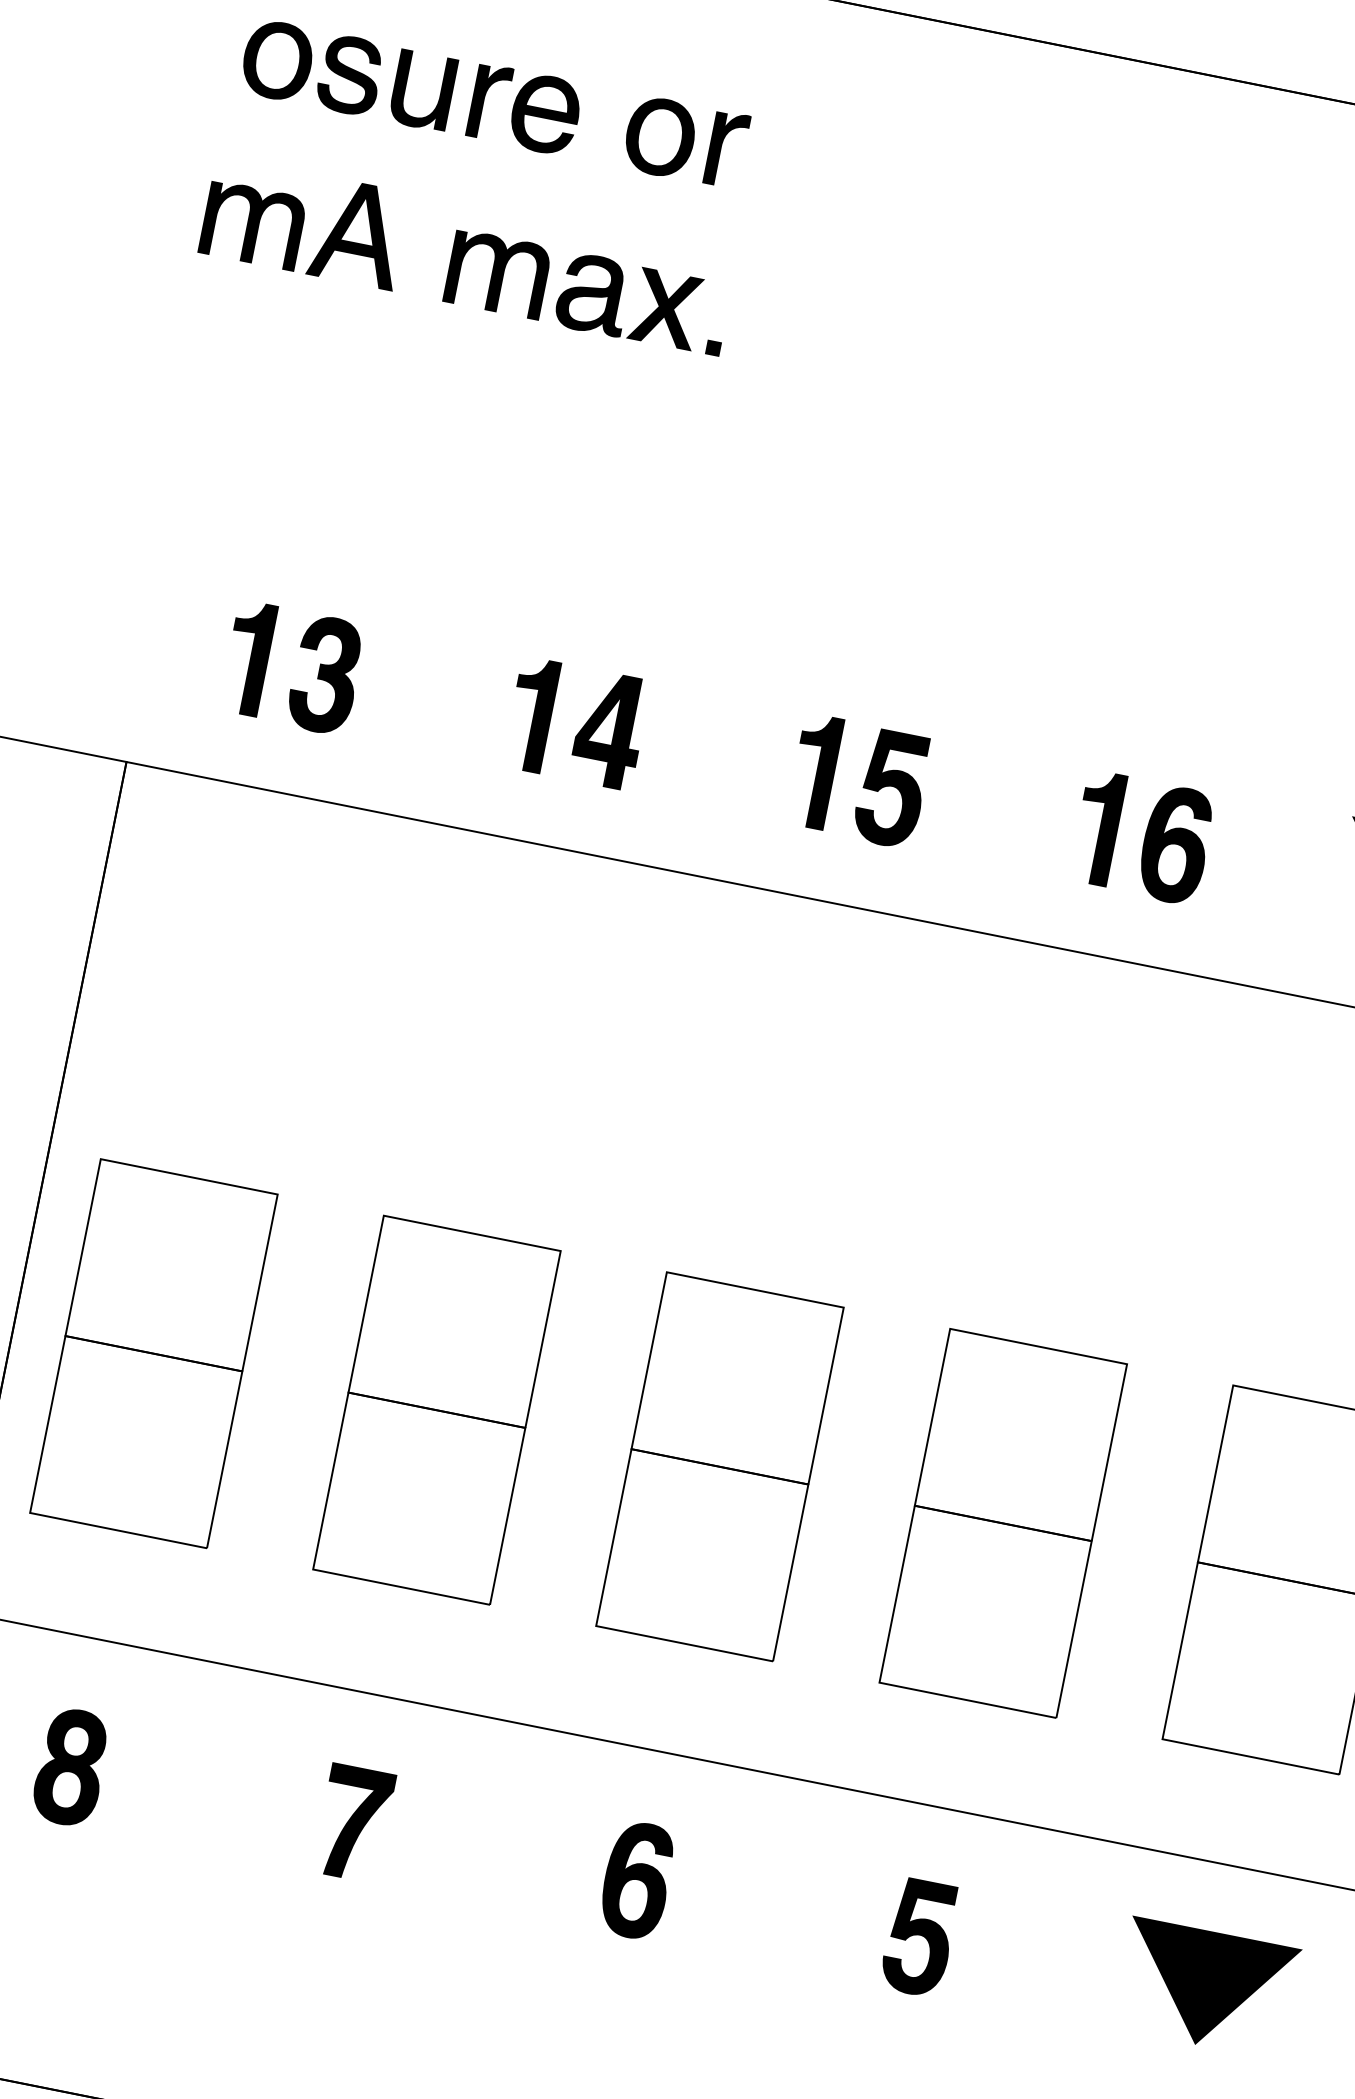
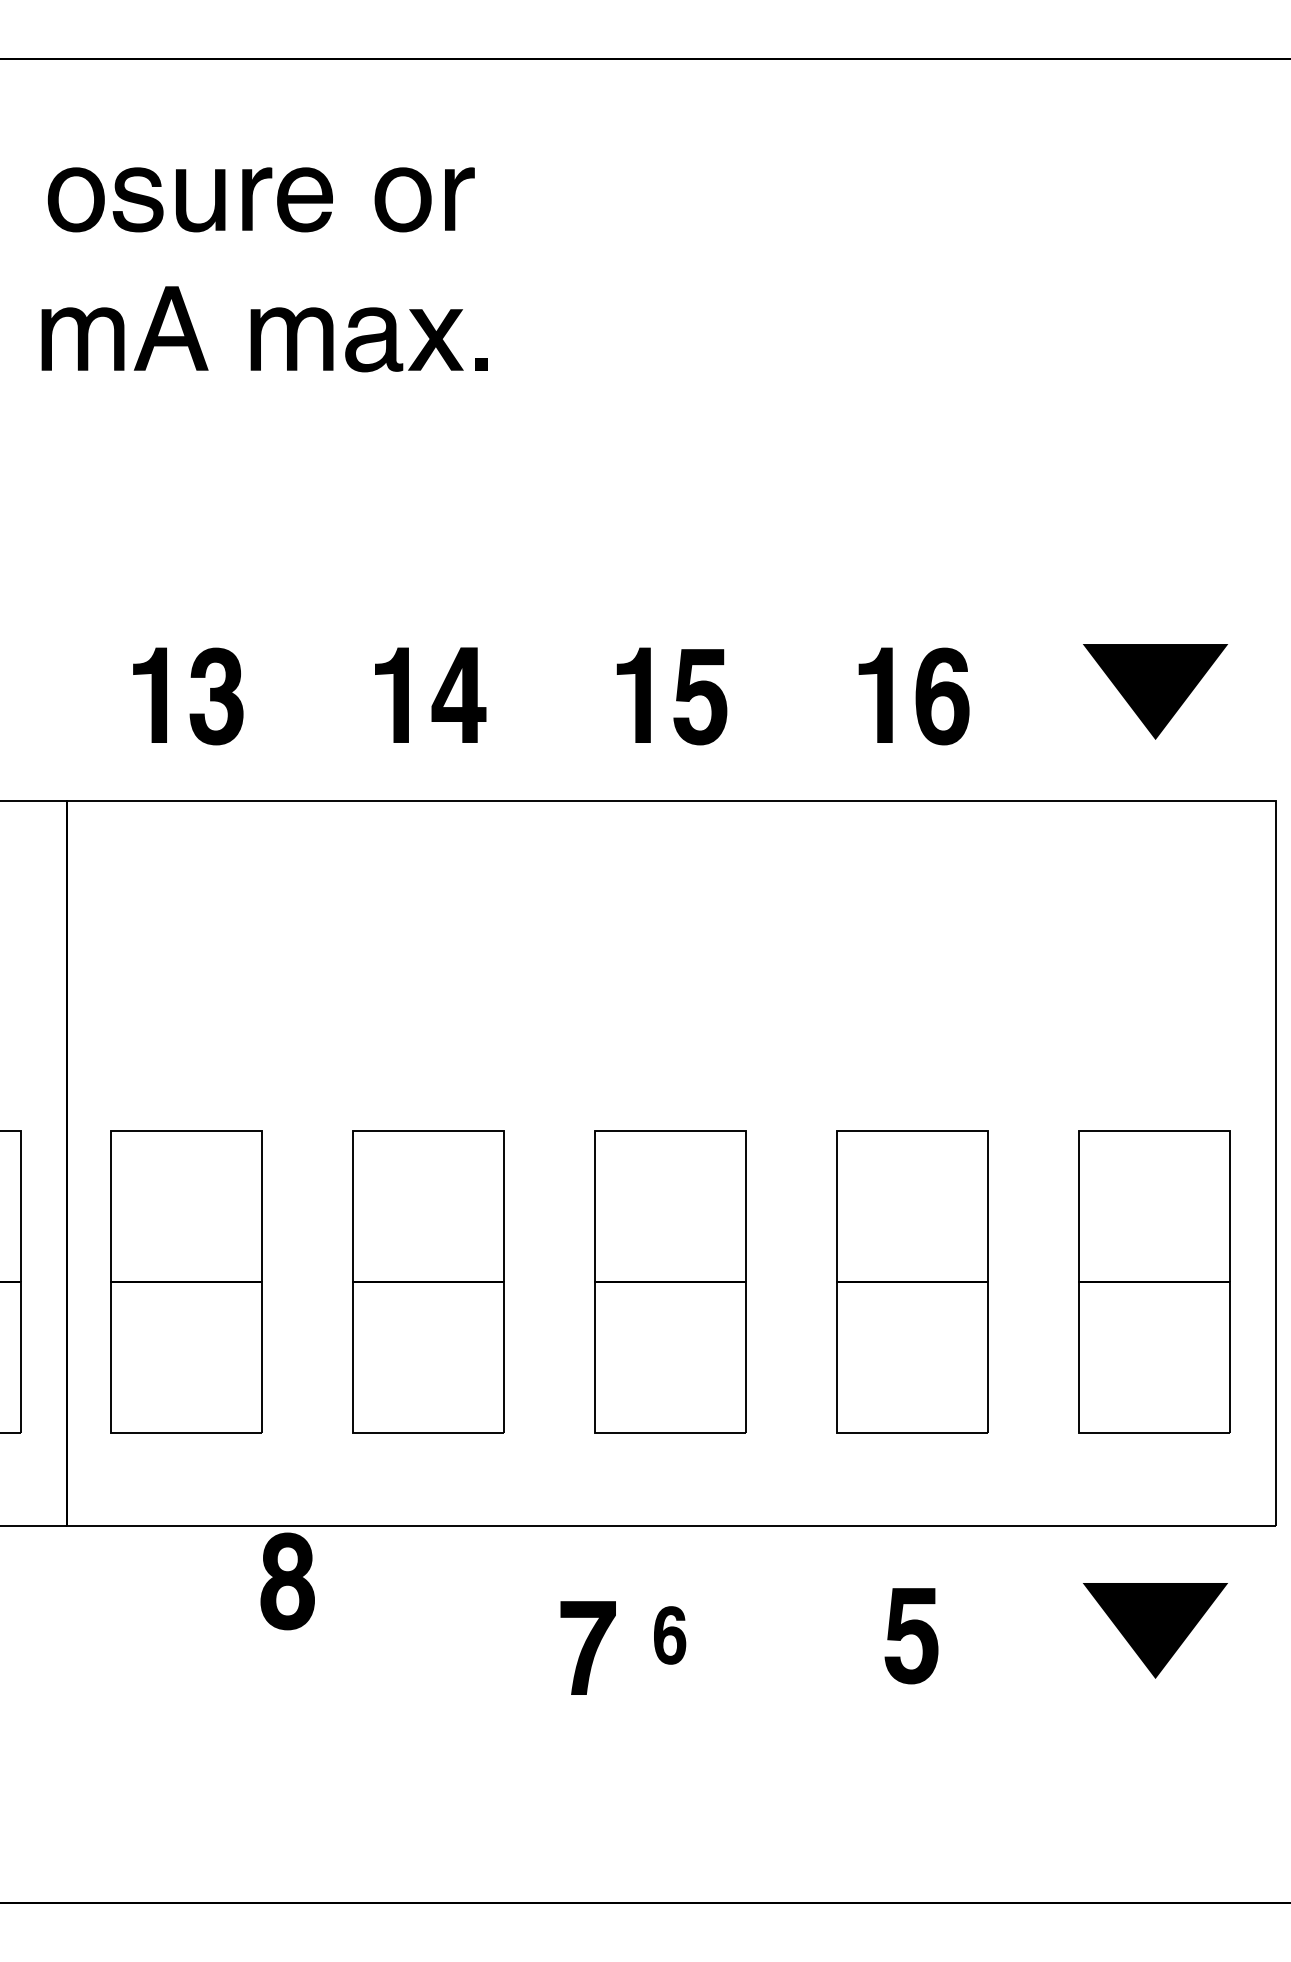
part: (70, 1767) -> (287, 1581), moved
part: (353, 1822) -> (587, 1647), moved
part: (636, 1880) -> (669, 1635), size x0.6

